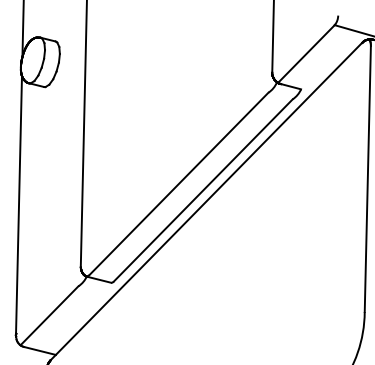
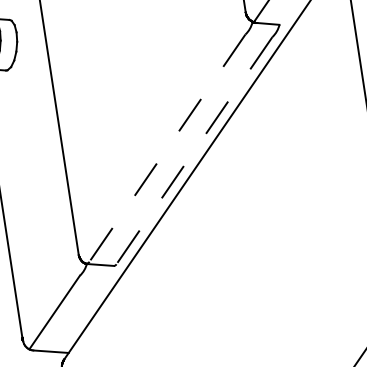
line: (178, 183) -> (166, 147), solid -> dashed
line: (203, 190) -> (194, 150), solid -> dashed

